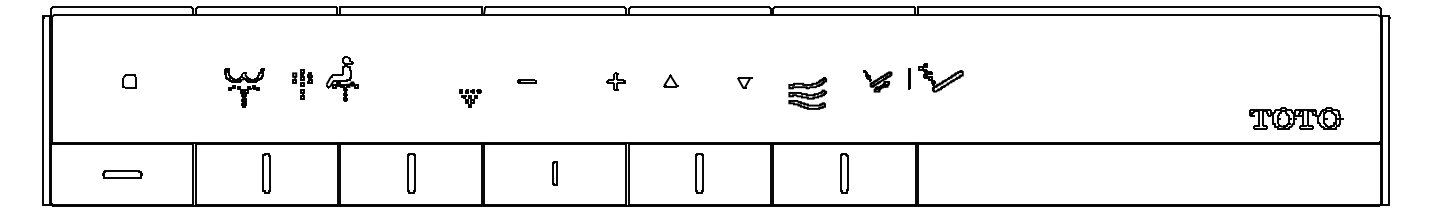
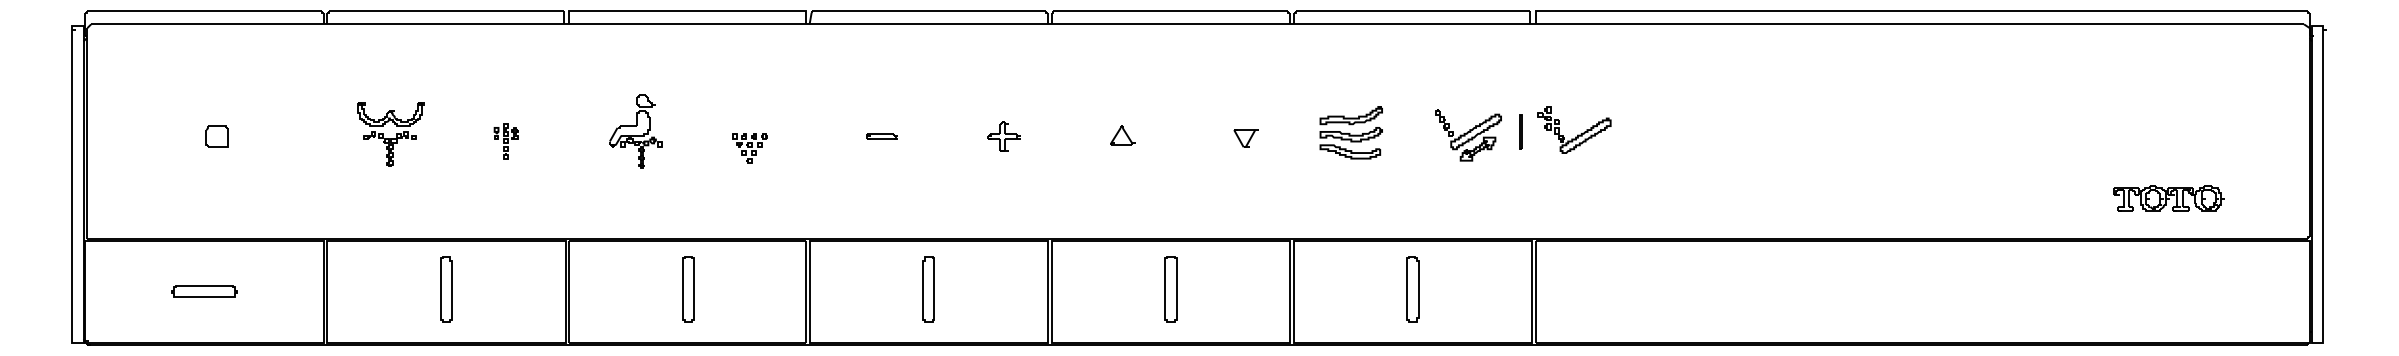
part: (342, 78) -> (636, 131), moved
part: (877, 80) -> (1467, 134), size x1.43
part: (615, 81) -> (1002, 136), moved
part: (301, 84) -> (504, 141), size x0.71
part: (244, 87) -> (390, 134), moved
part: (807, 93) -> (1350, 132), moved
part: (470, 98) -> (750, 147), moved
part: (1296, 118) -> (2168, 198), size x0.71
part: (555, 173) -> (929, 290), size x1.67

